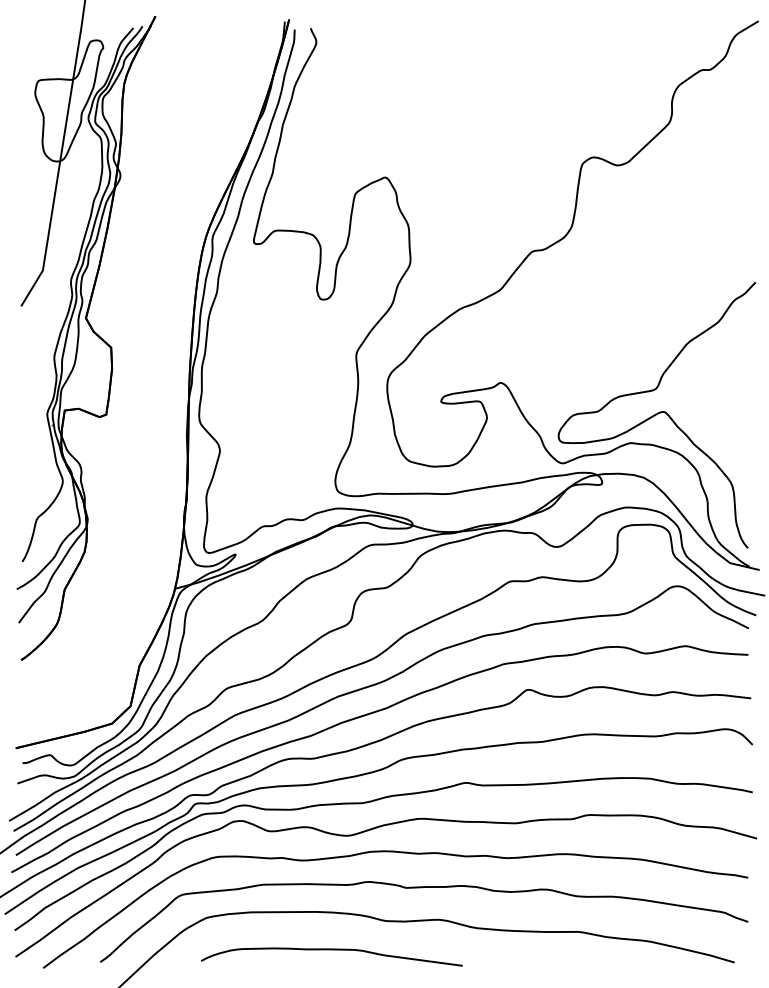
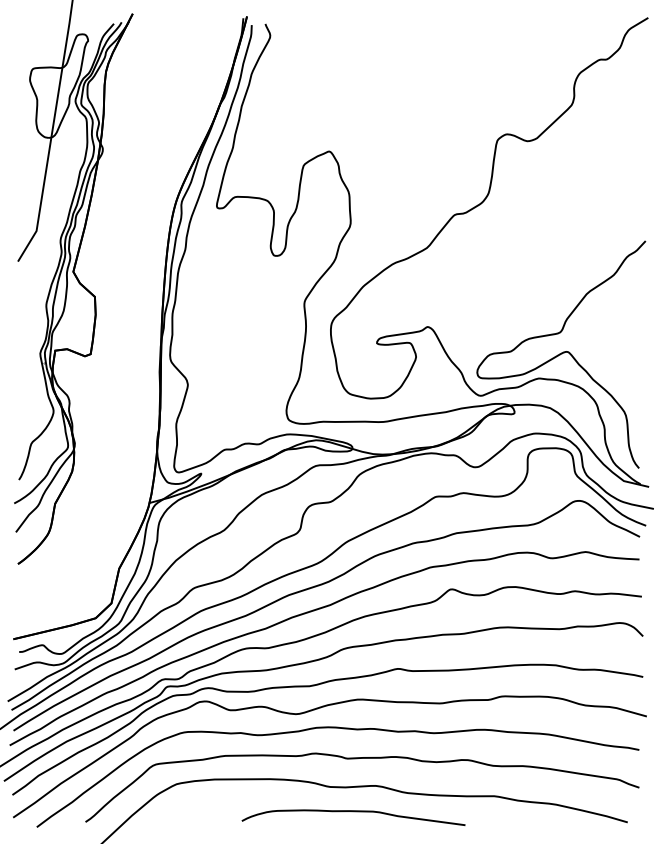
curve: (331, 950) -> (353, 812), moved

